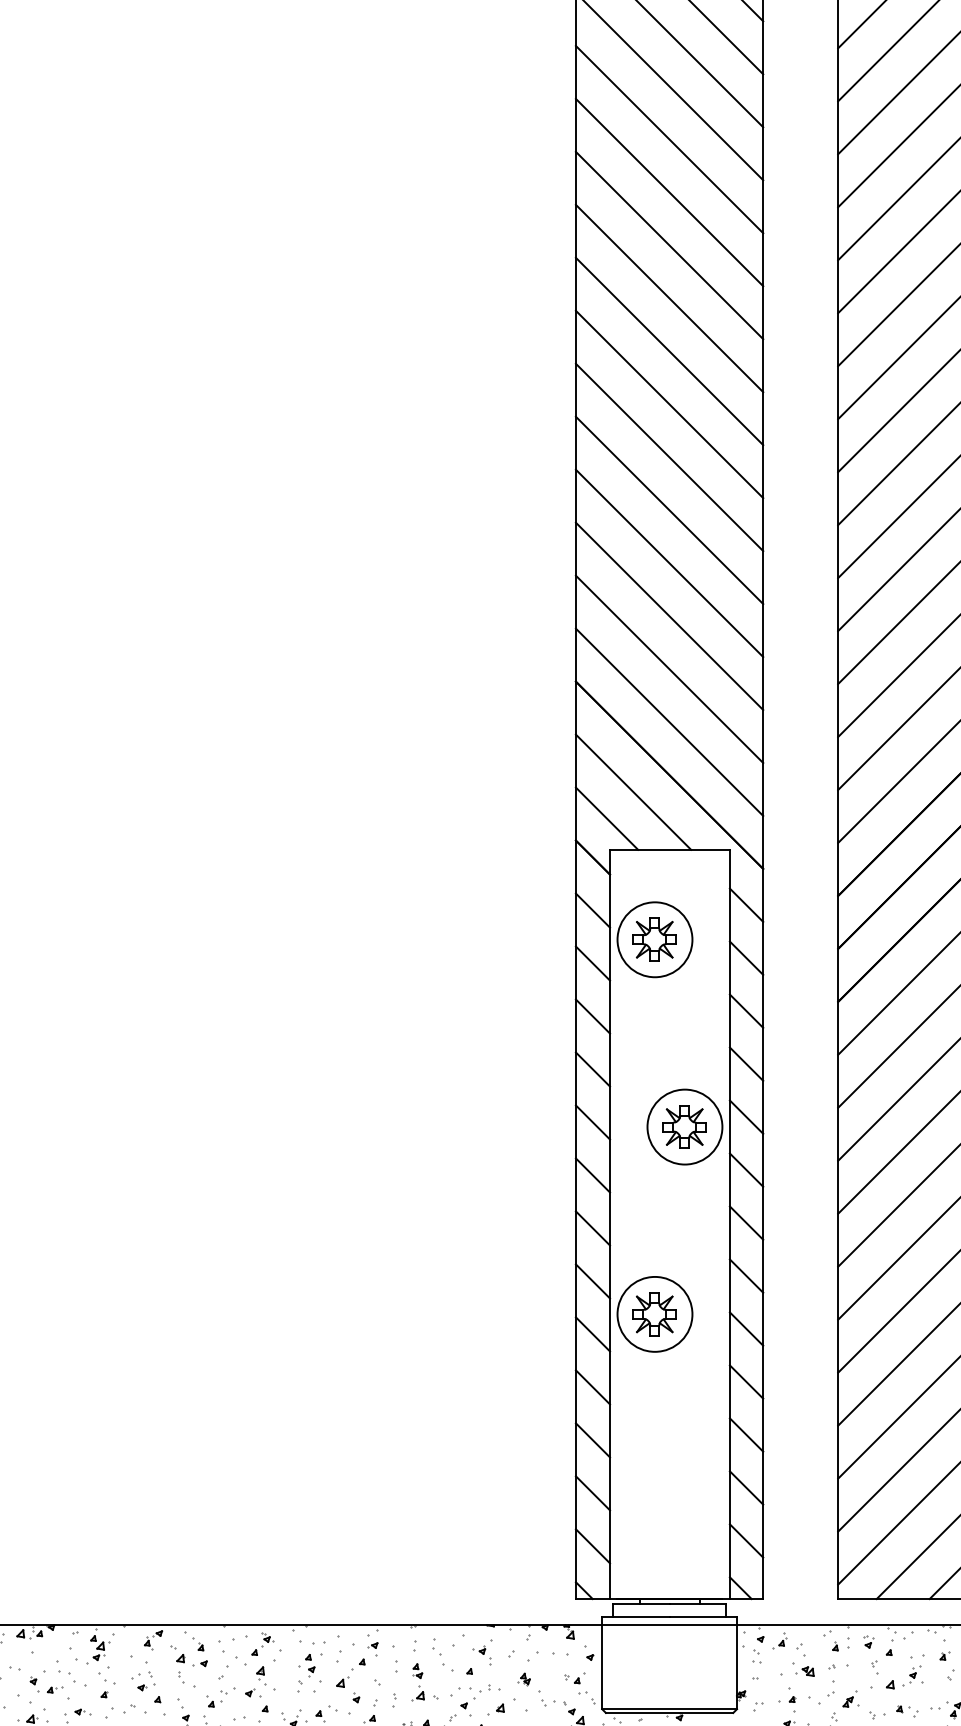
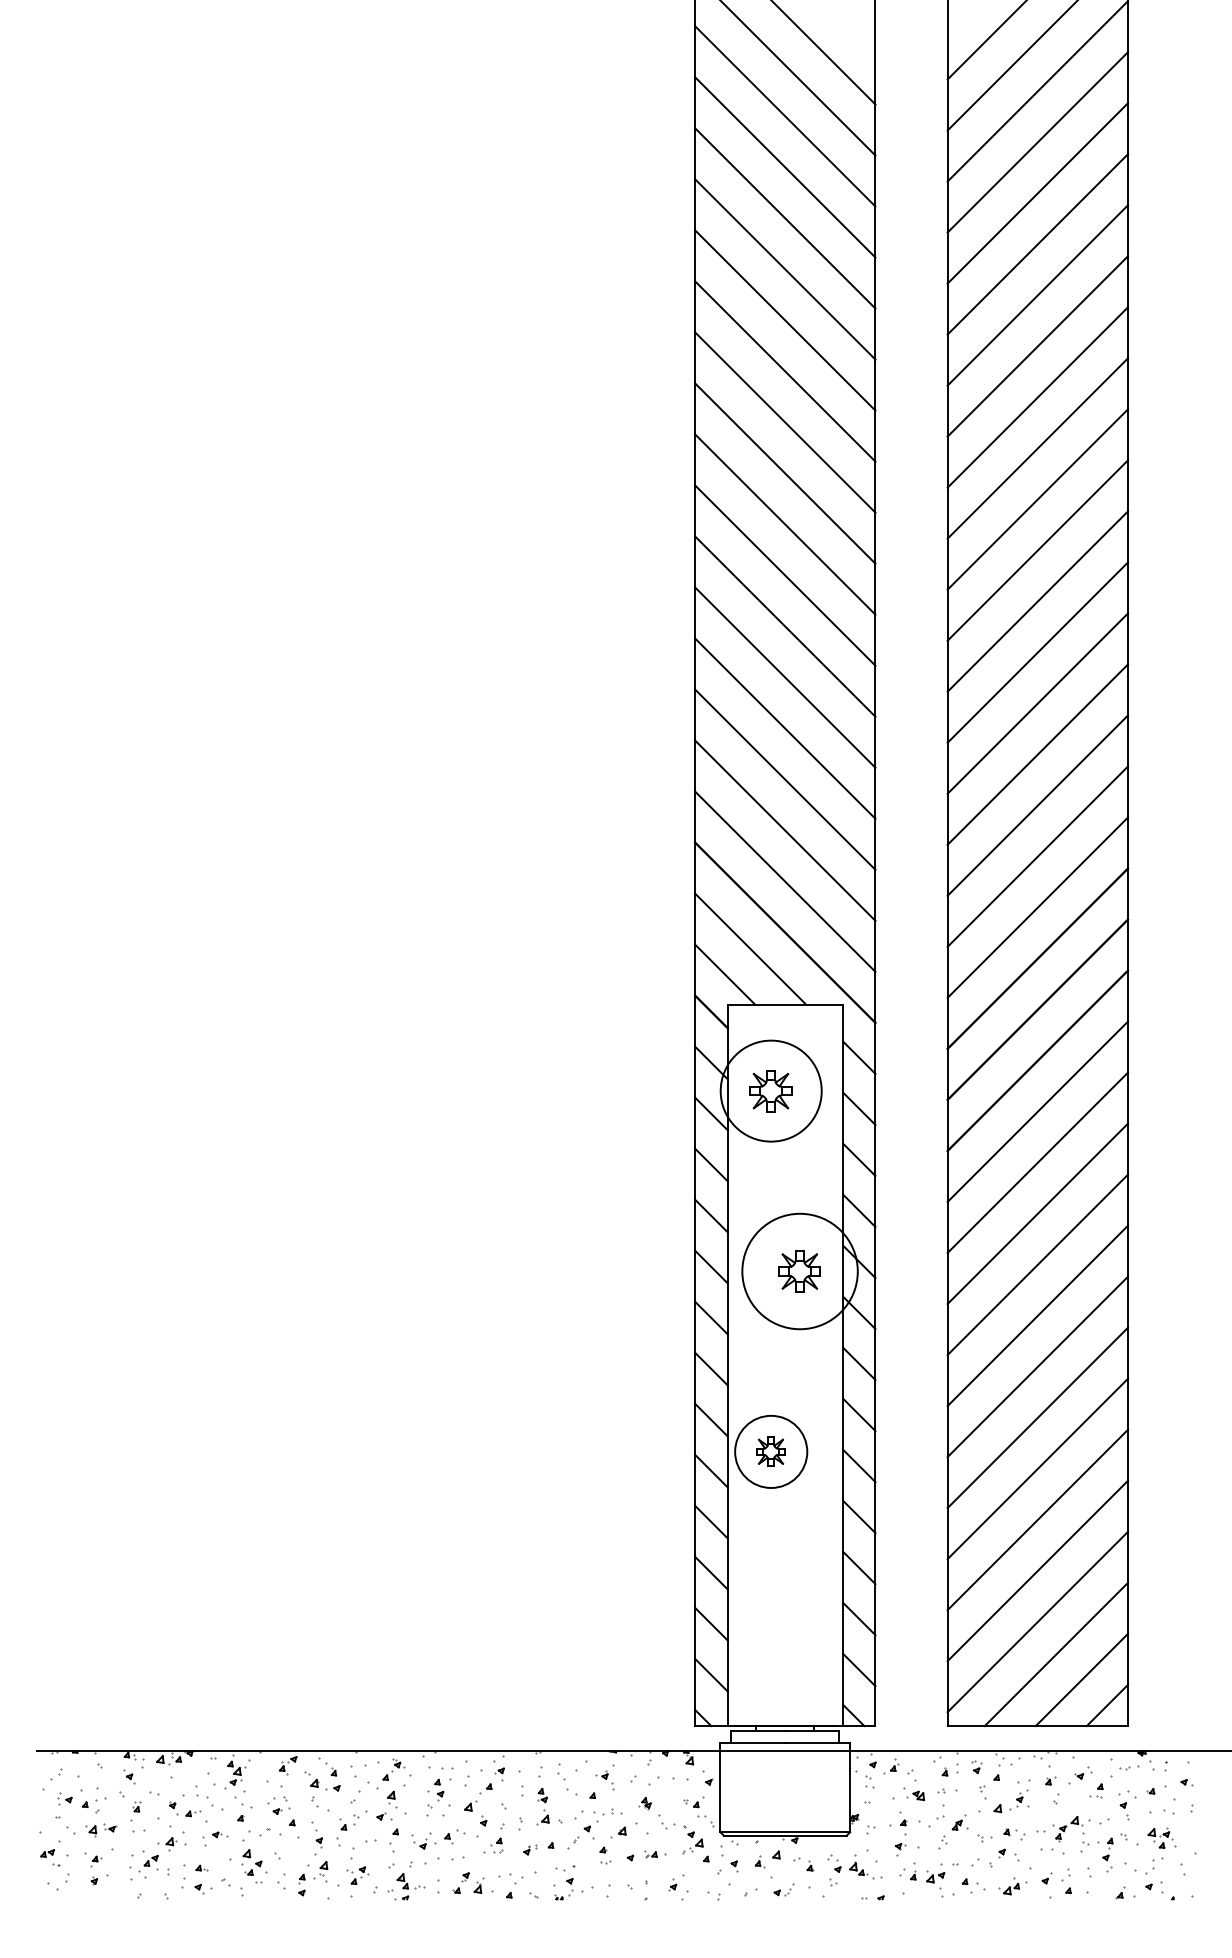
circle: (655, 940) -> (771, 1091), size x1.4
circle: (685, 1127) -> (800, 1271), size x1.6
part: (654, 1313) -> (770, 1451), size x0.7

